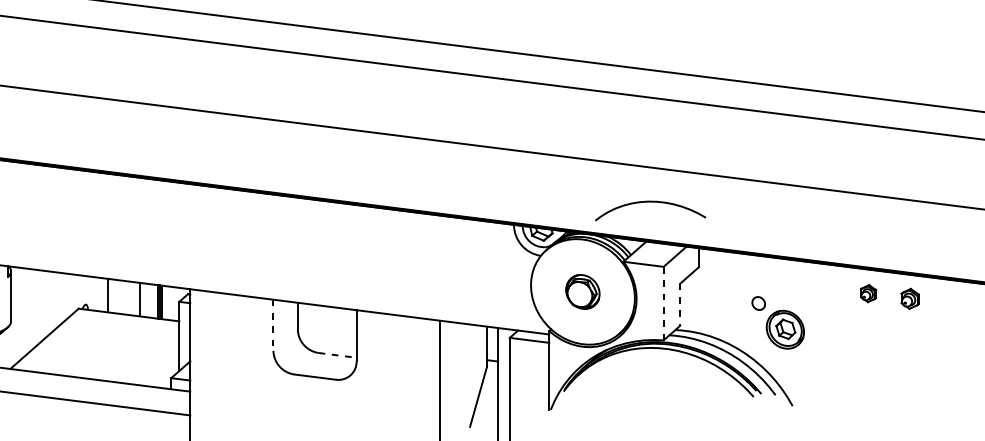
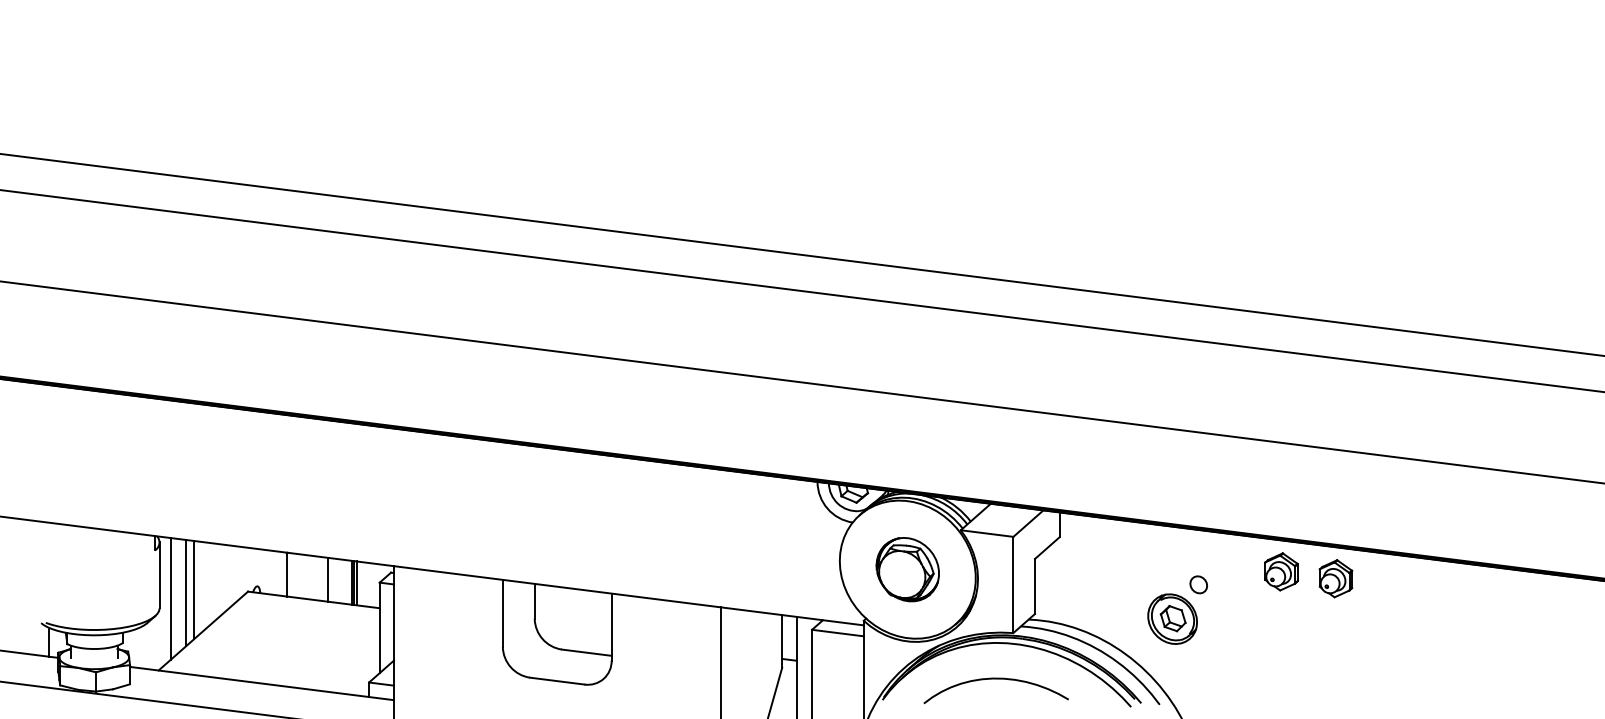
curve: (649, 202) -> (995, 679), moved
part: (582, 291) -> (907, 569), size x1.43
part: (868, 293) -> (1281, 571), size x1.67
part: (909, 298) -> (1335, 578), size x1.43
line: (663, 303) -> (1013, 584), dashed -> solid
part: (758, 303) -> (1198, 584), moved
line: (680, 304) -> (1035, 586), dashed -> solid
line: (37, 307) -> (194, 590), added
line: (31, 310) -> (186, 593), added
line: (19, 313) -> (170, 598), added
line: (273, 325) -> (502, 613), dashed -> solid
line: (338, 355) -> (587, 652), dashed -> solid

